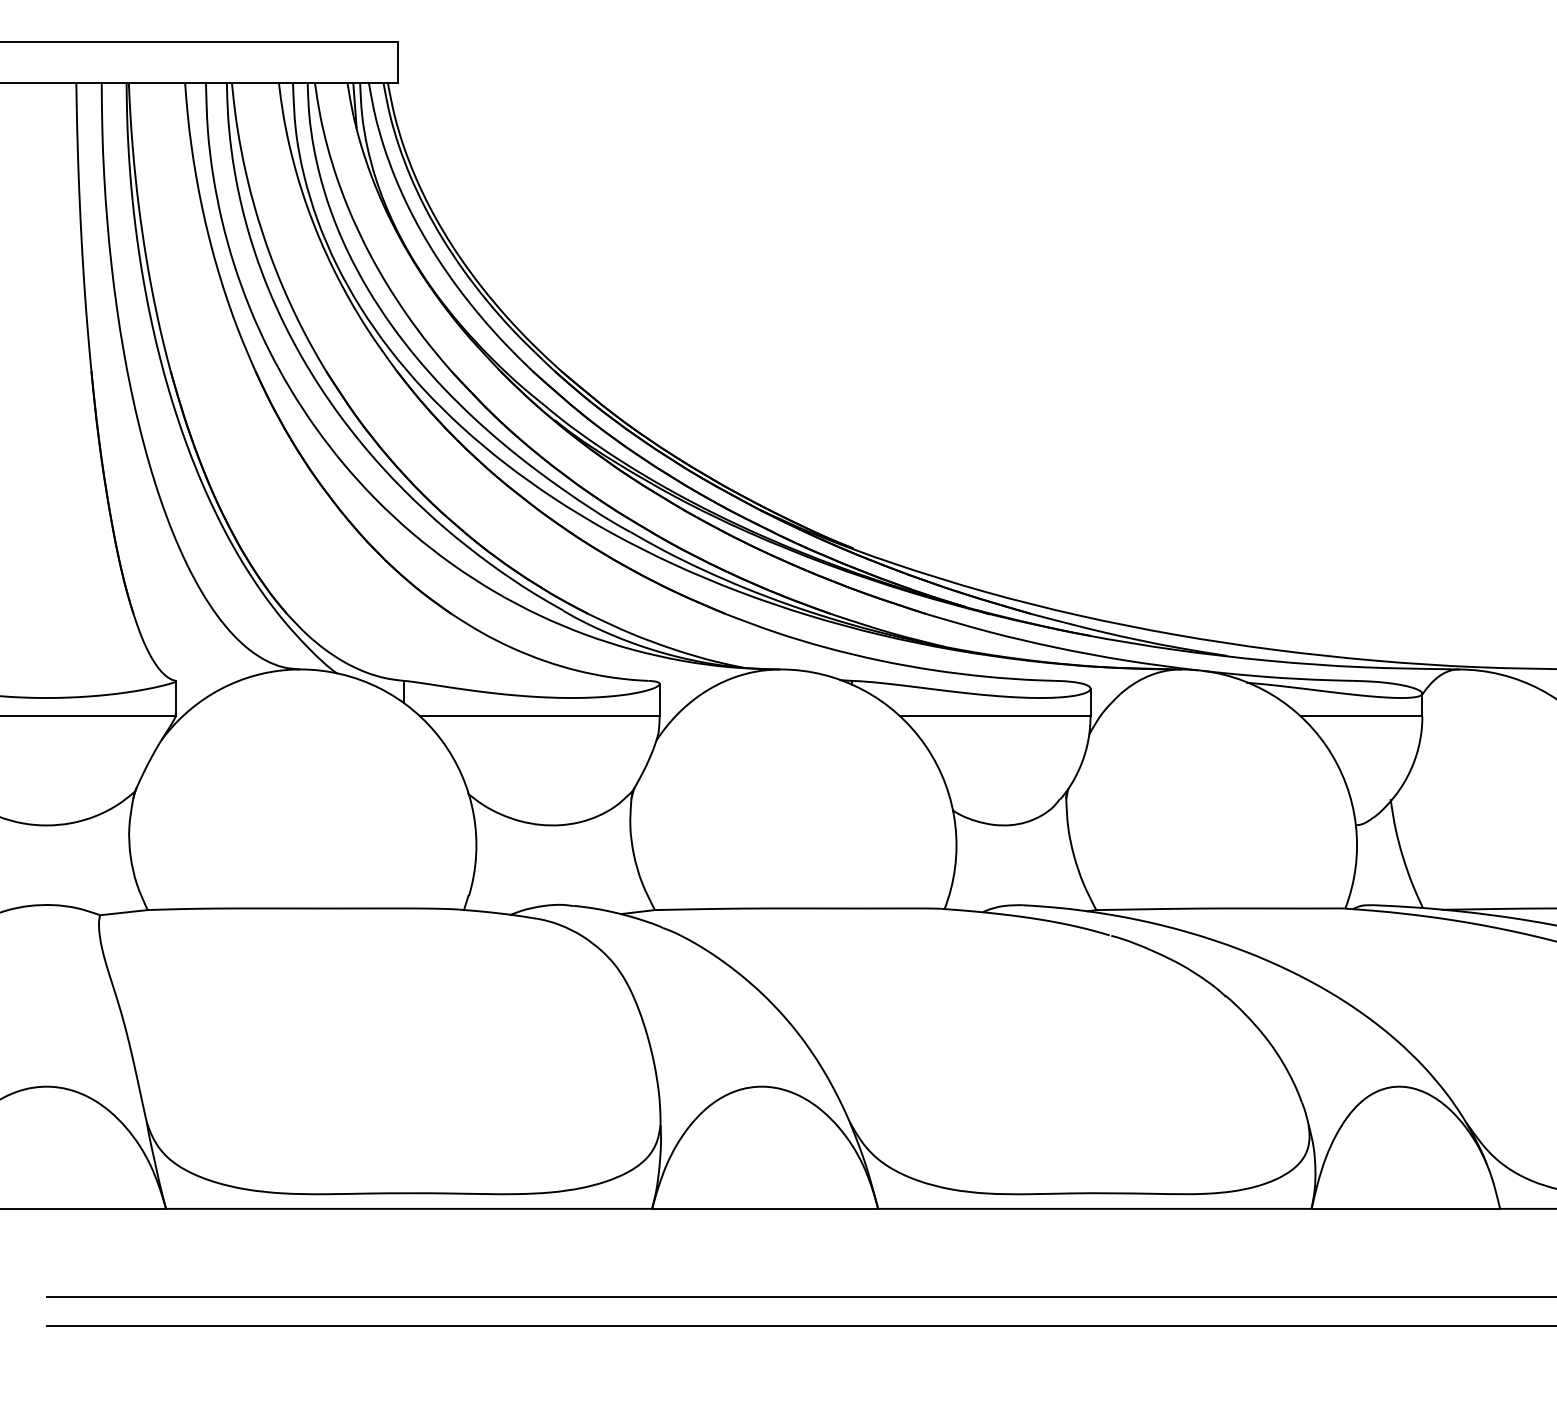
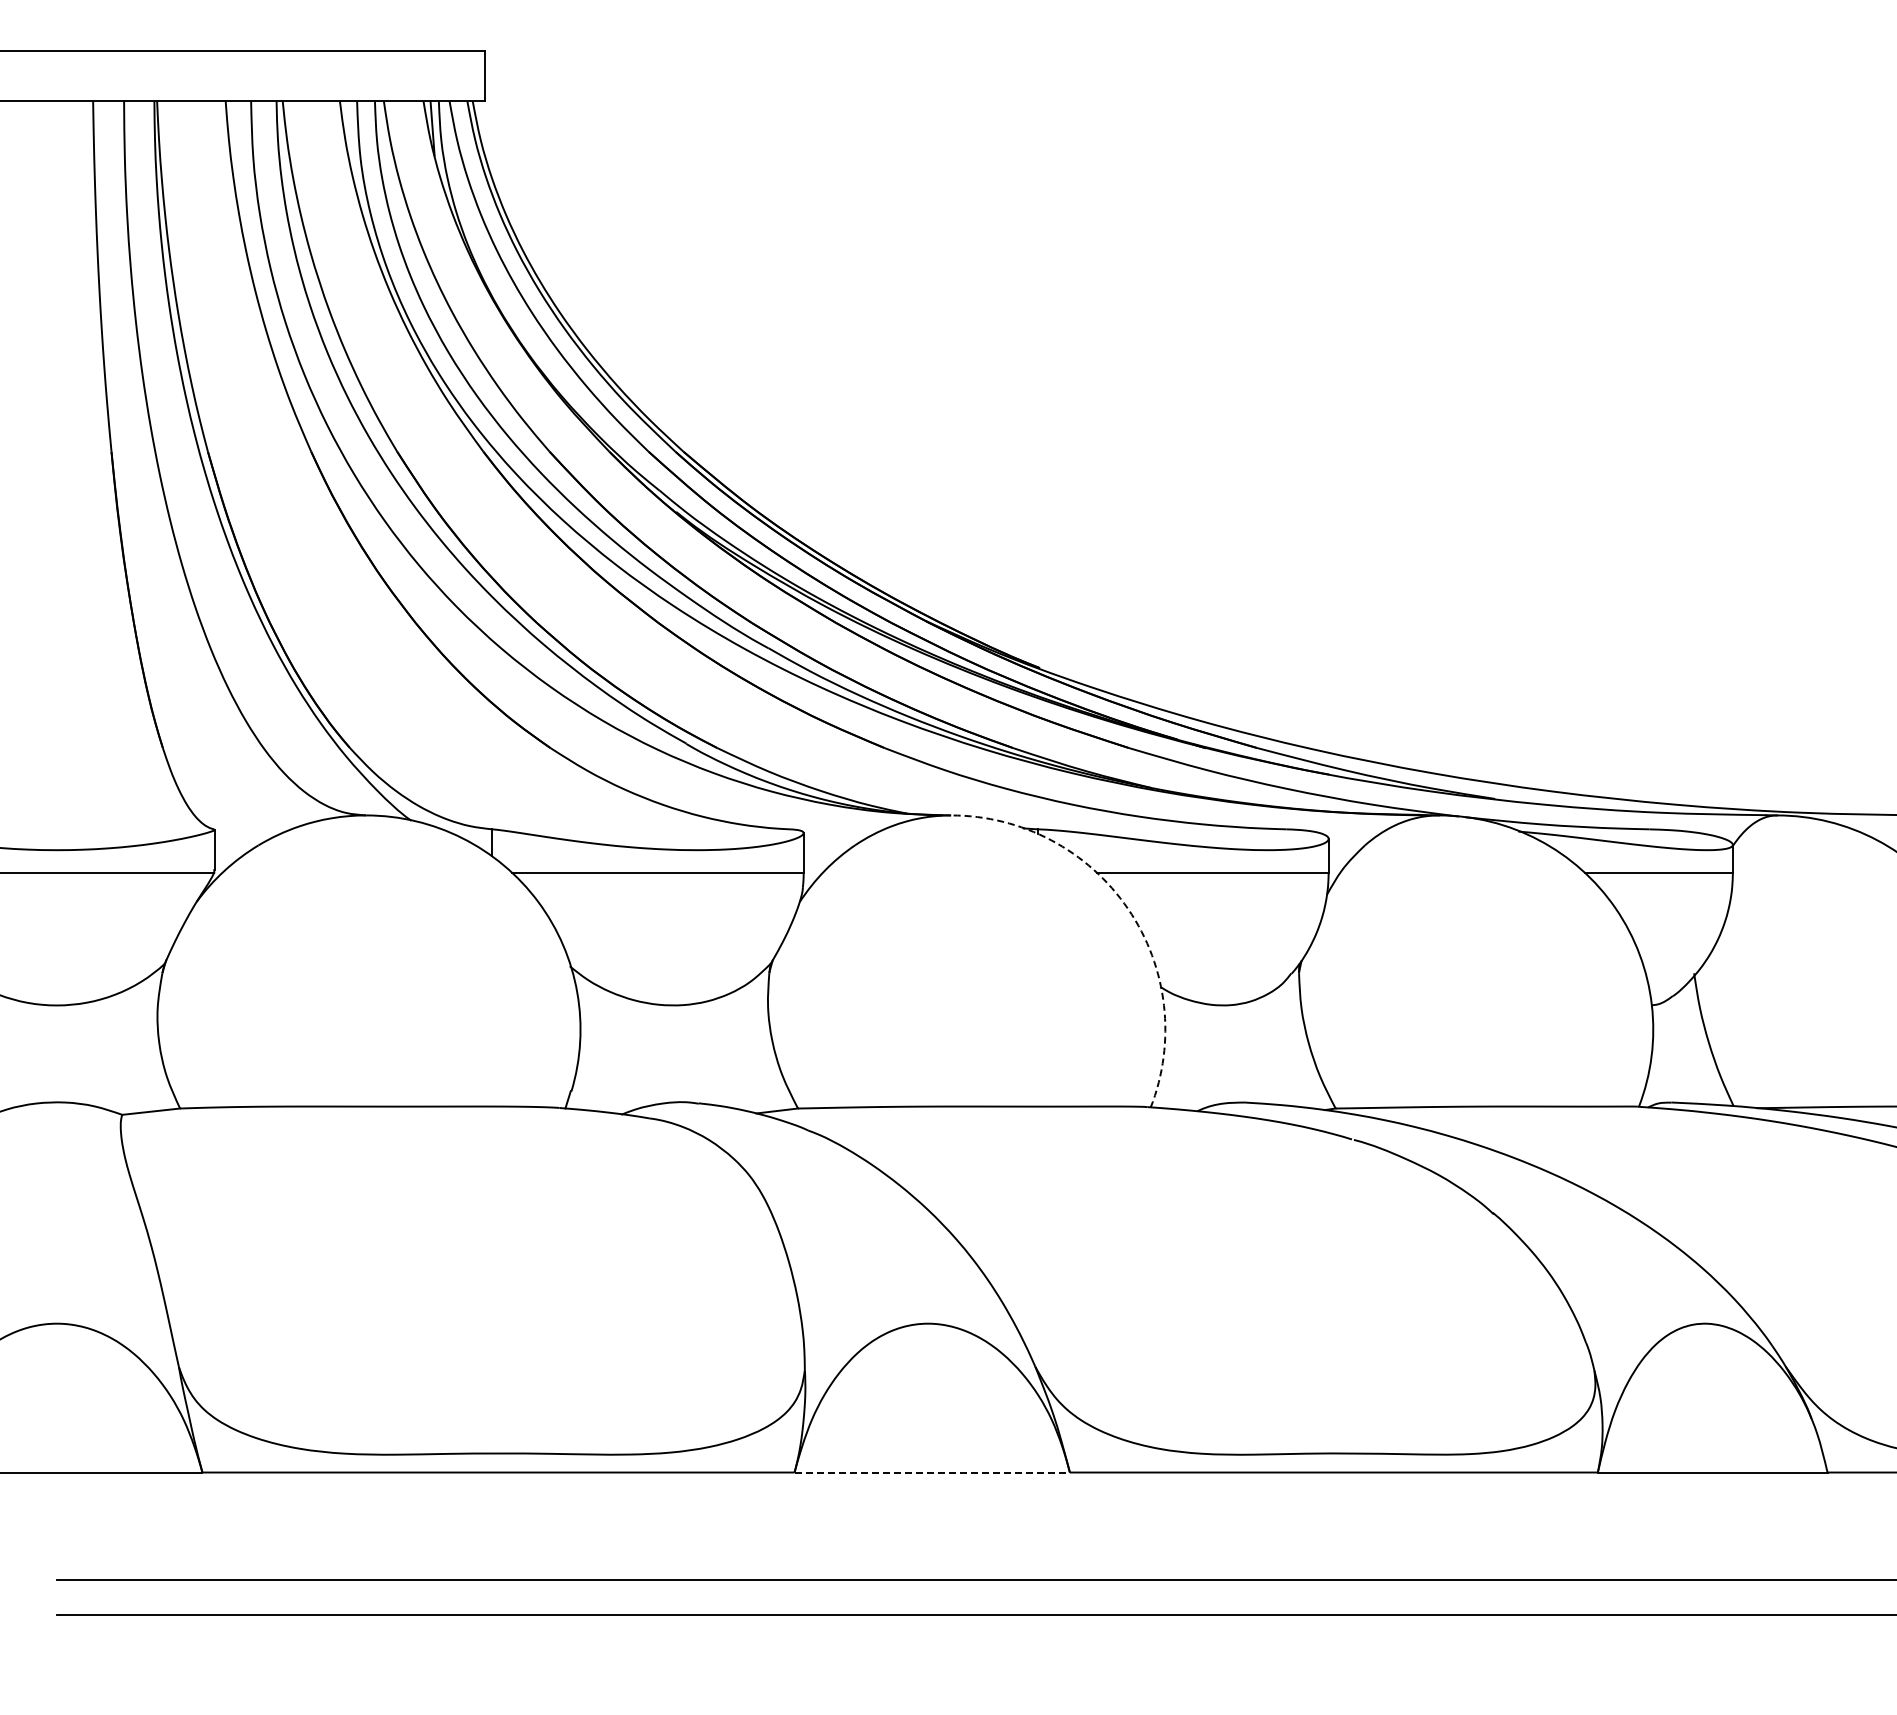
arc: (926, 745) -> (1128, 908), solid -> dashed
line: (765, 1208) -> (932, 1472), solid -> dashed

